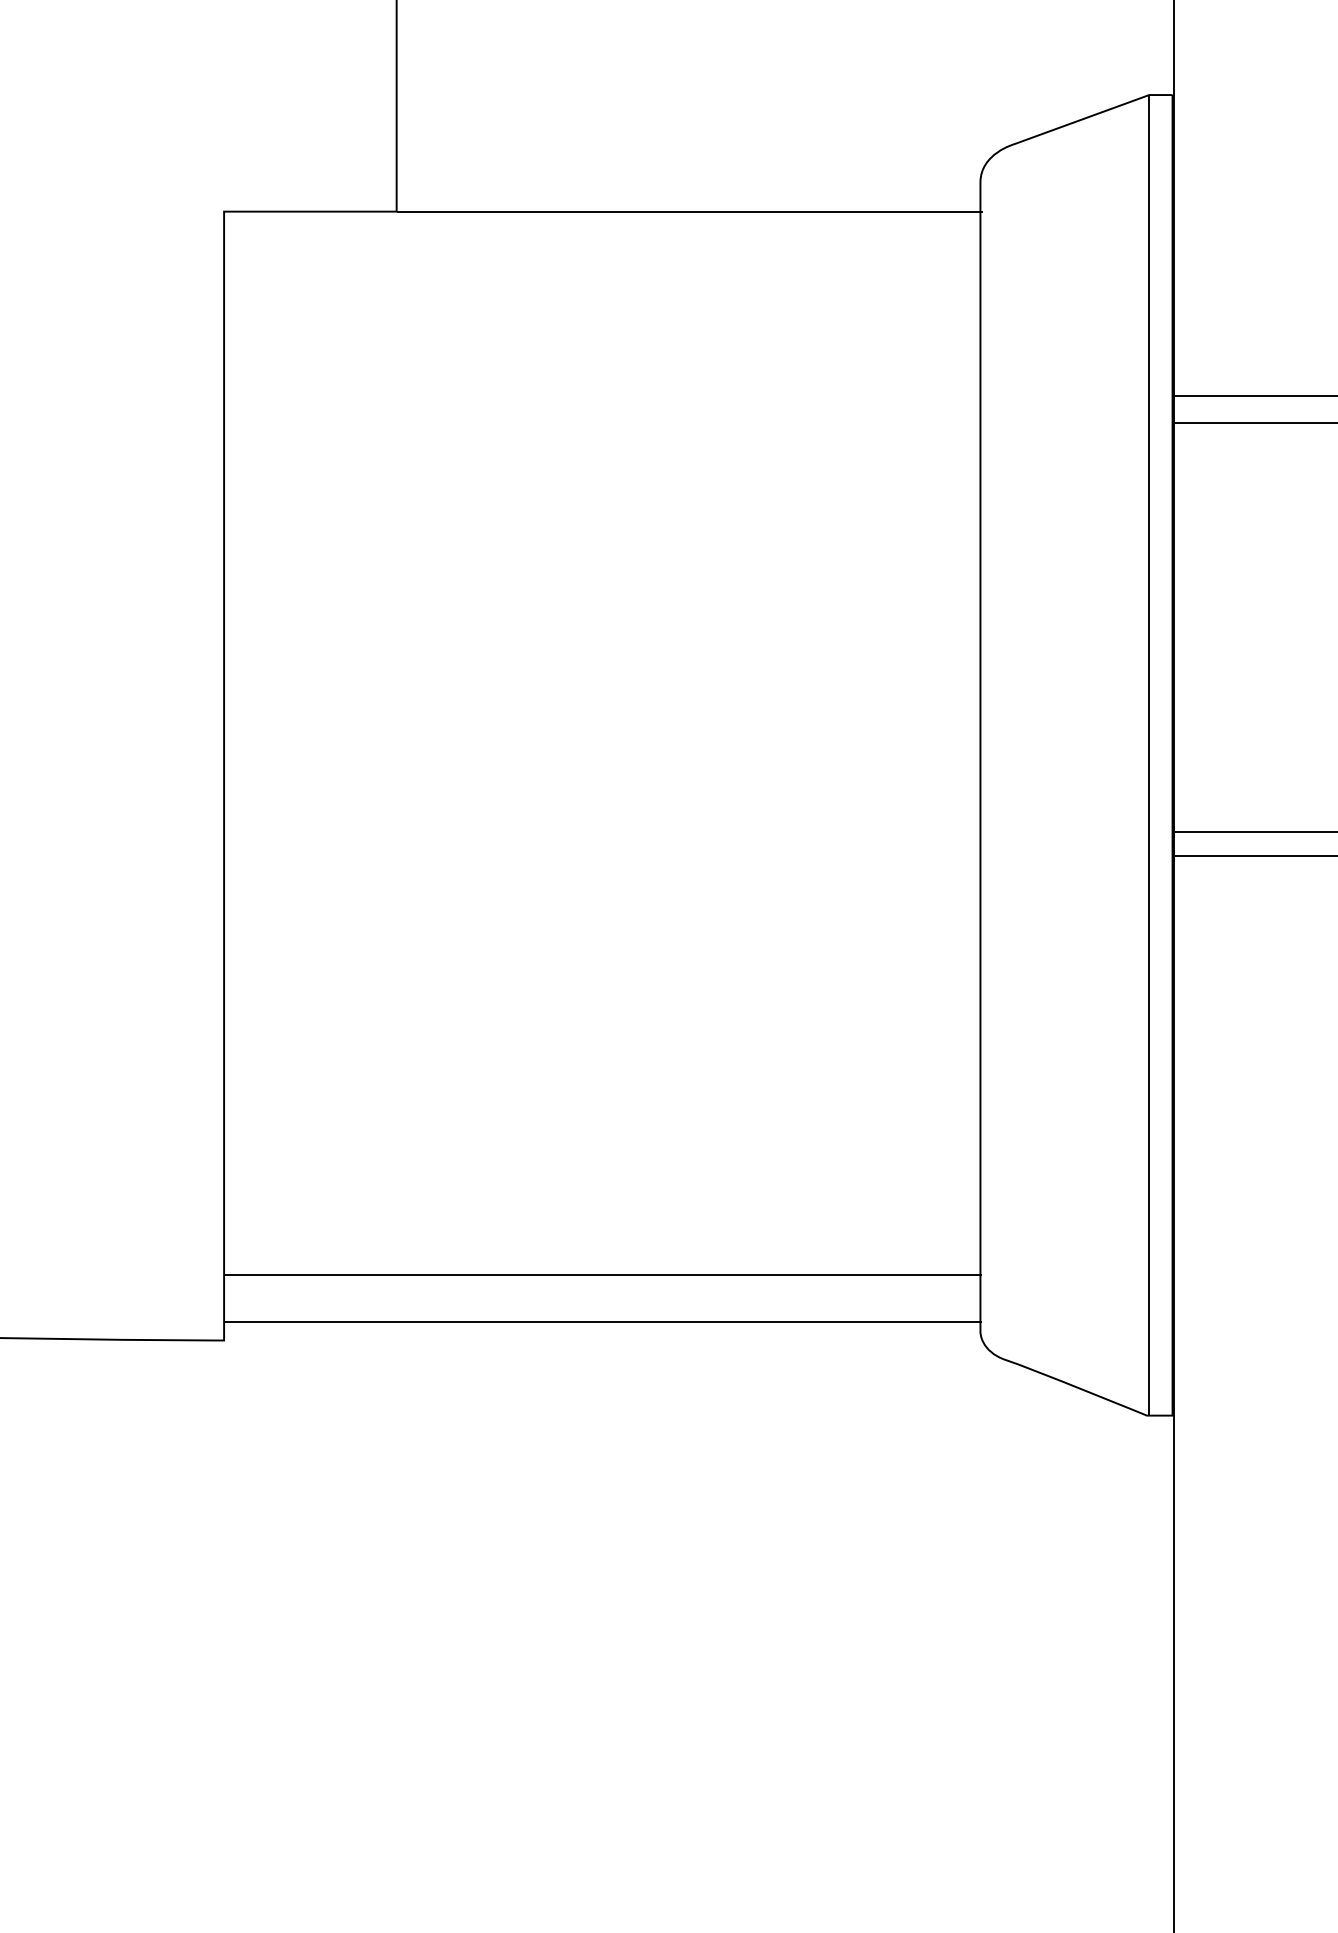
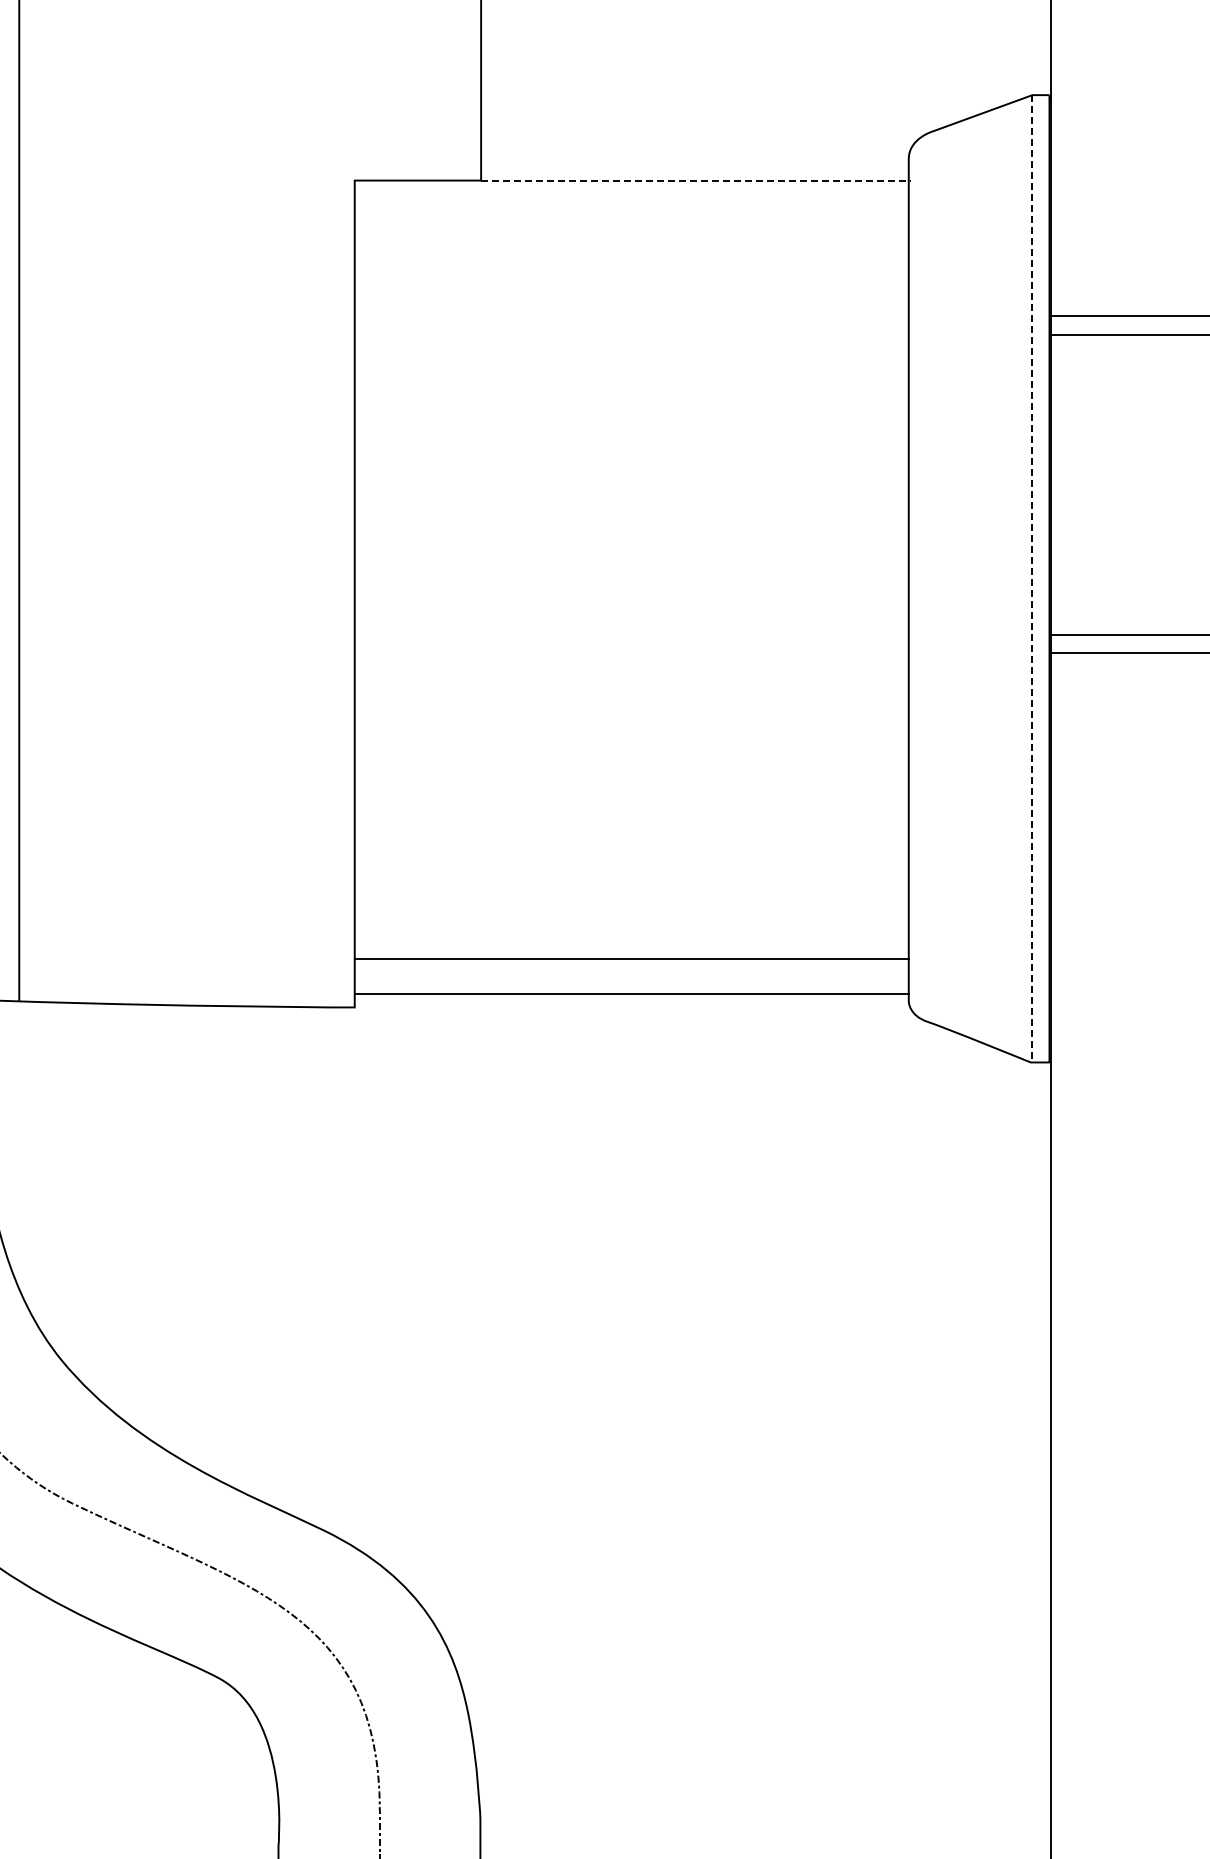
line: (690, 211) -> (696, 180), solid -> dashed
line: (1149, 754) -> (1032, 578), solid -> dashed

